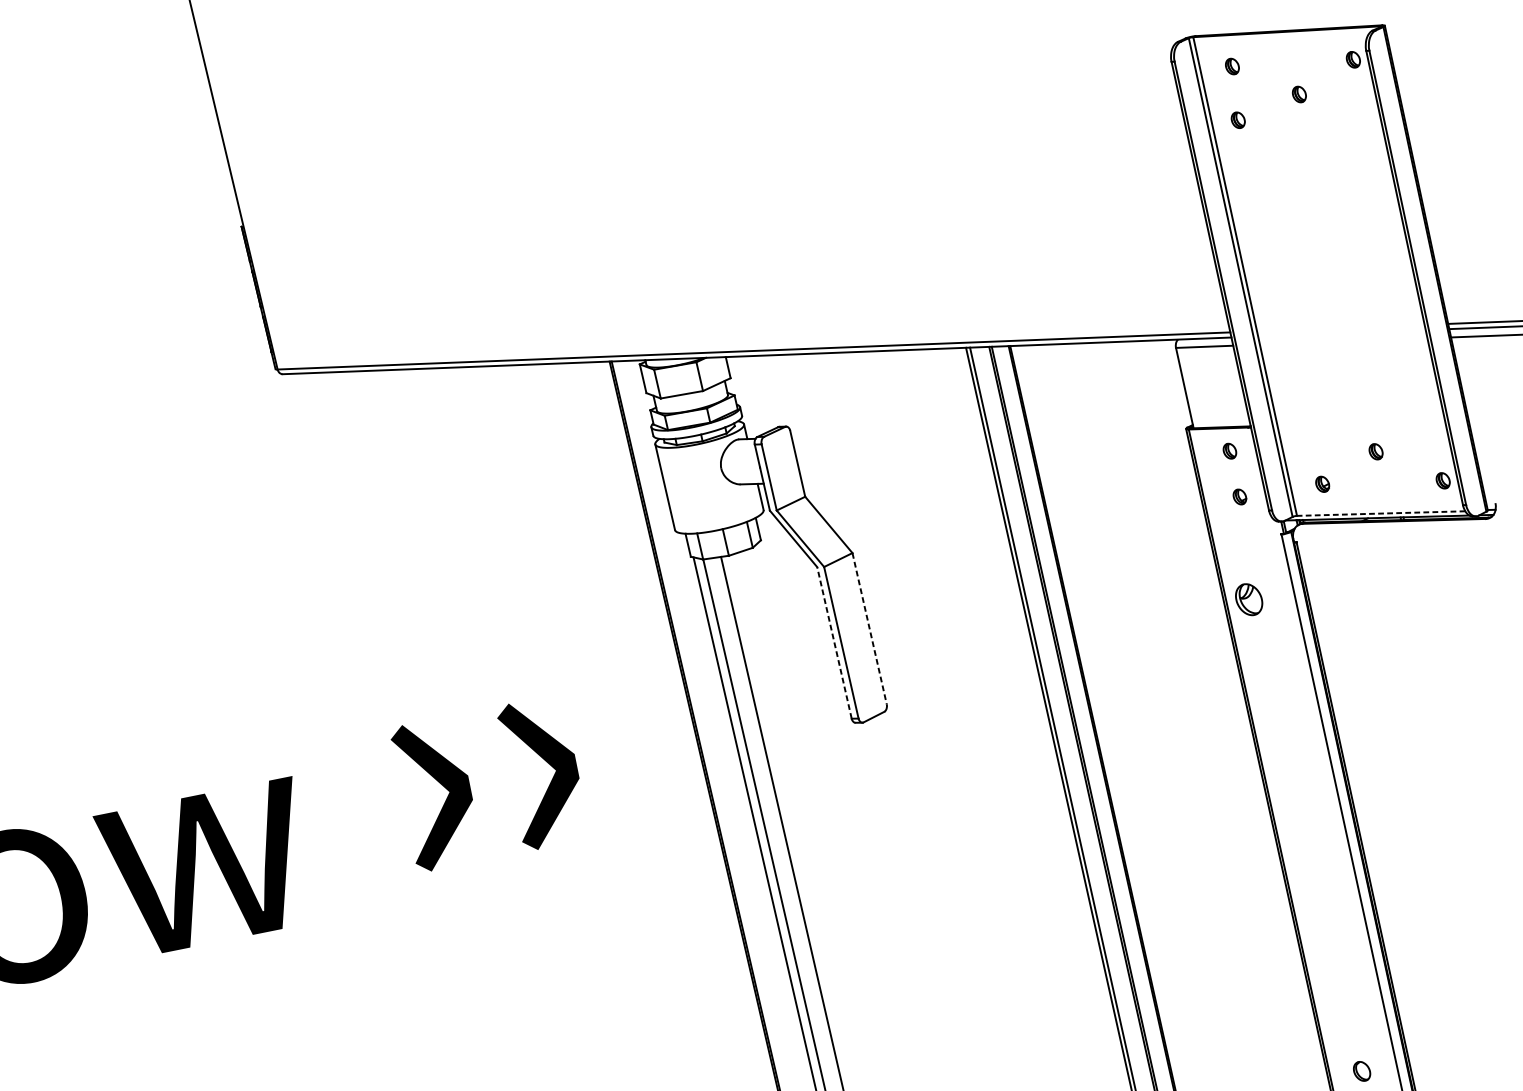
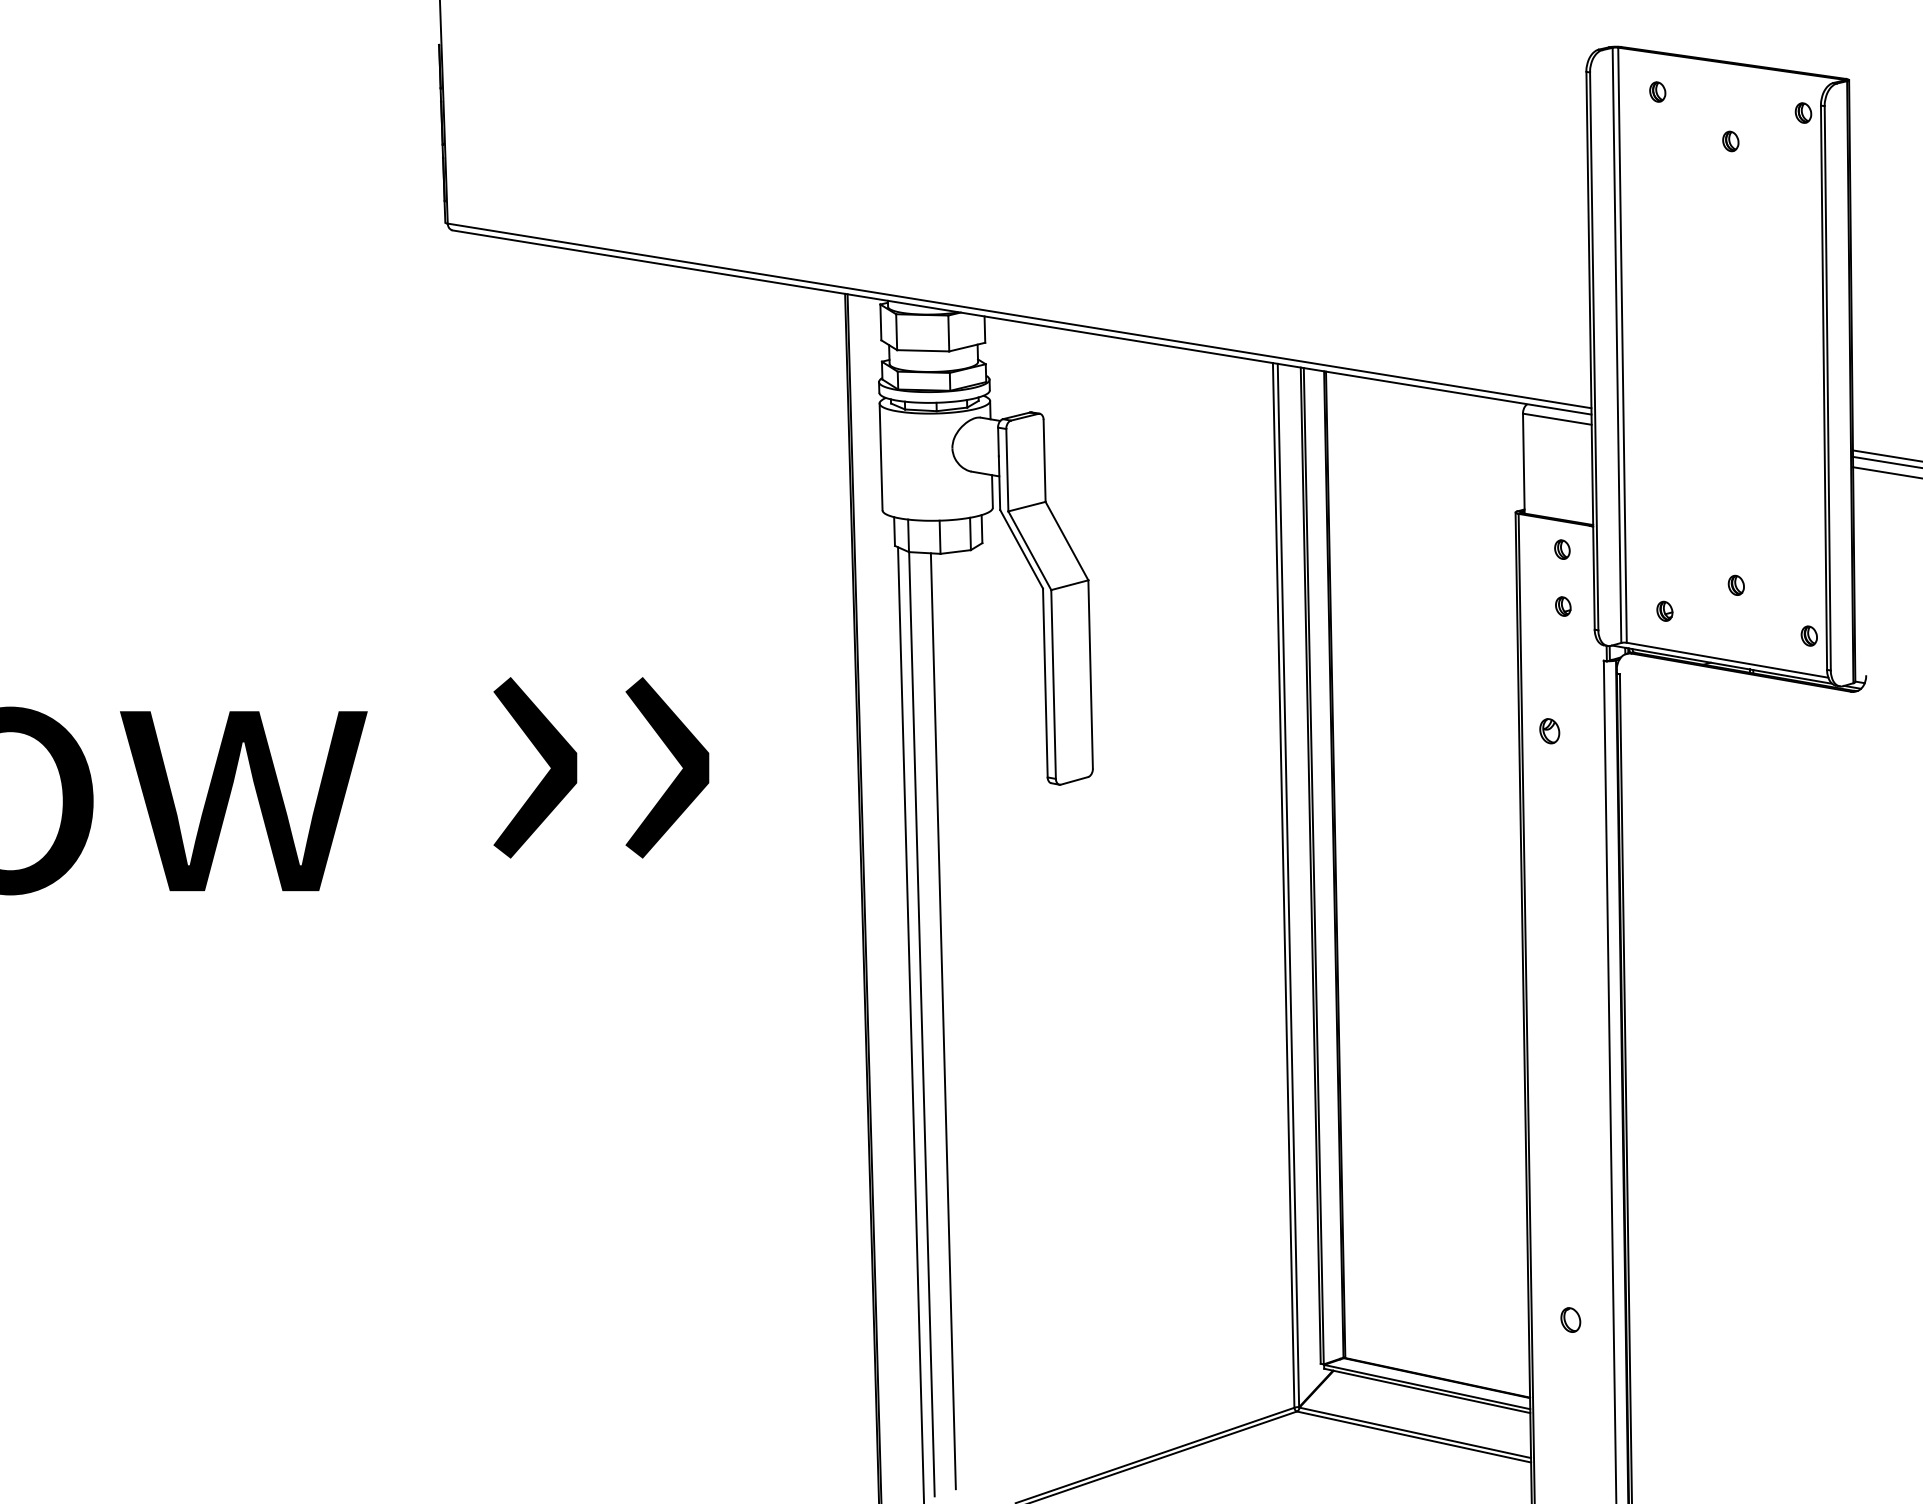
part: (1238, 120) -> (1651, 157), removed
line: (1381, 513) -> (1727, 660), dashed -> solid
part: (1249, 600) -> (1549, 731), size x0.62
line: (869, 628) -> (1090, 674), dashed -> solid
line: (834, 642) -> (1045, 682), dashed -> solid

